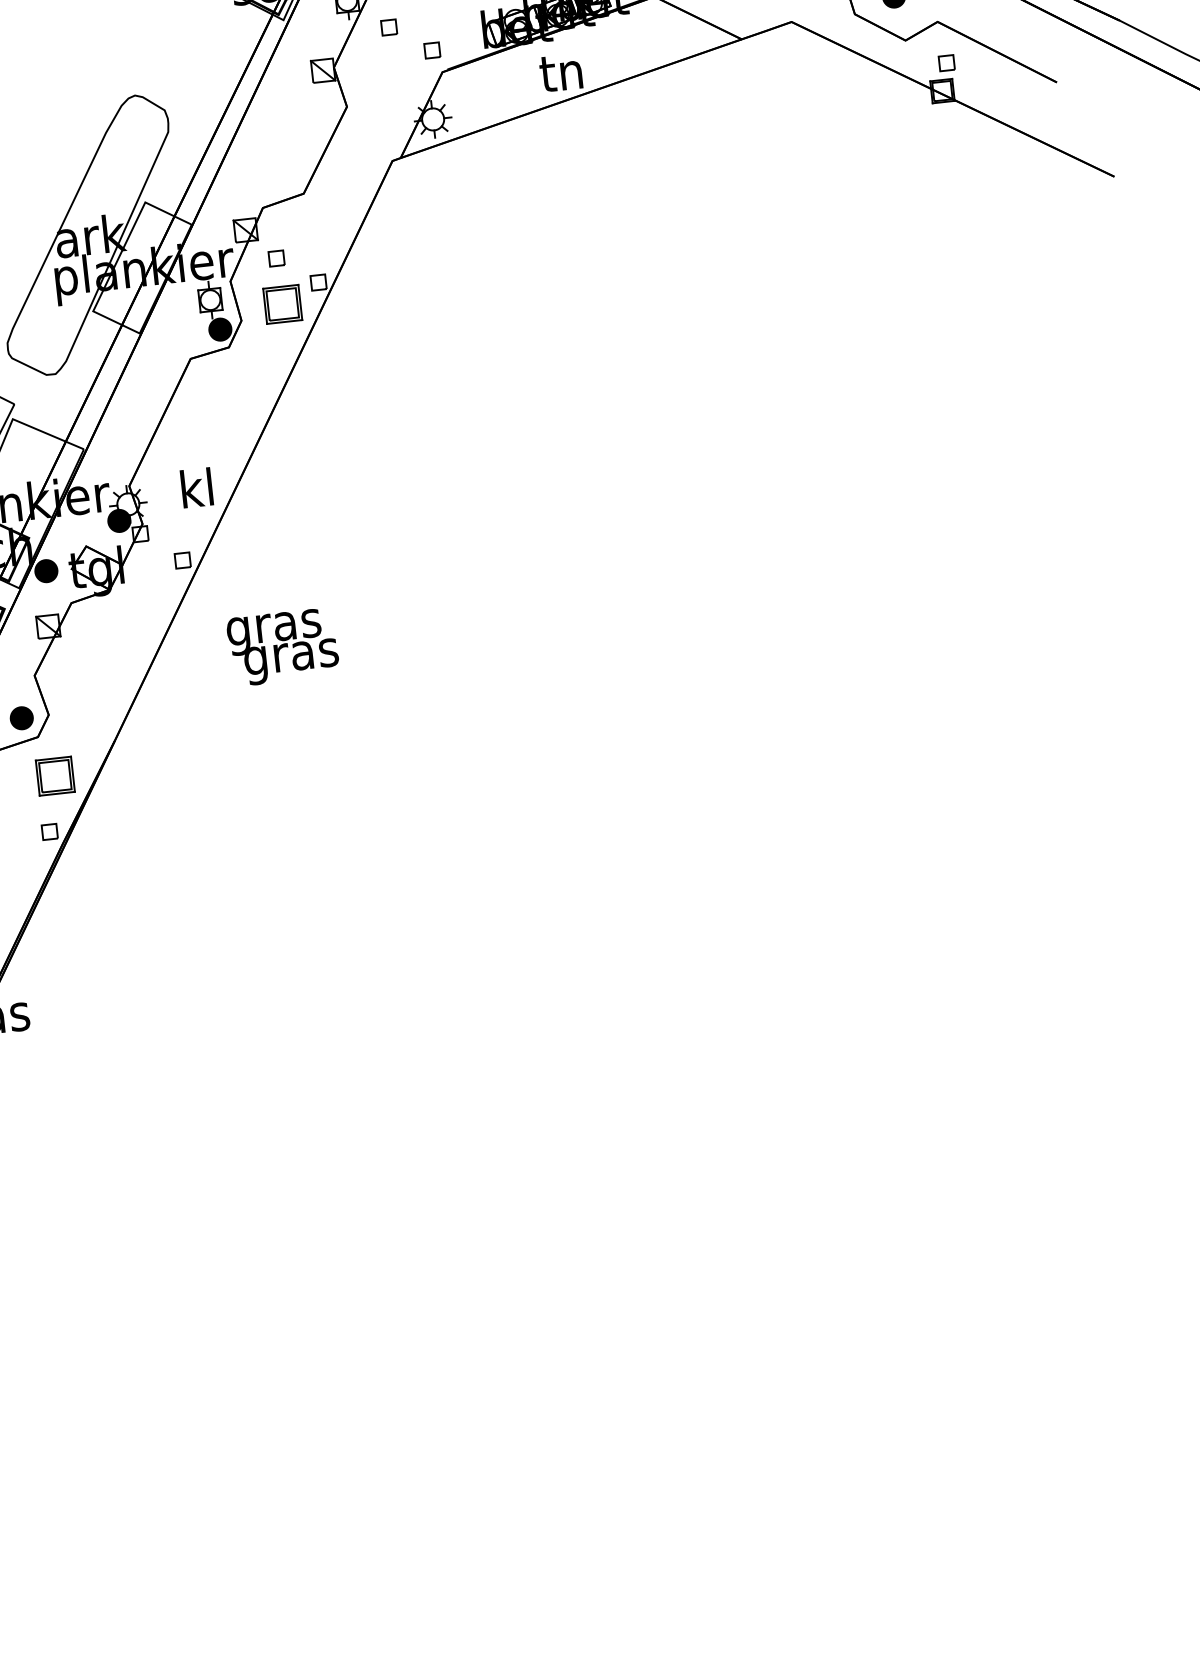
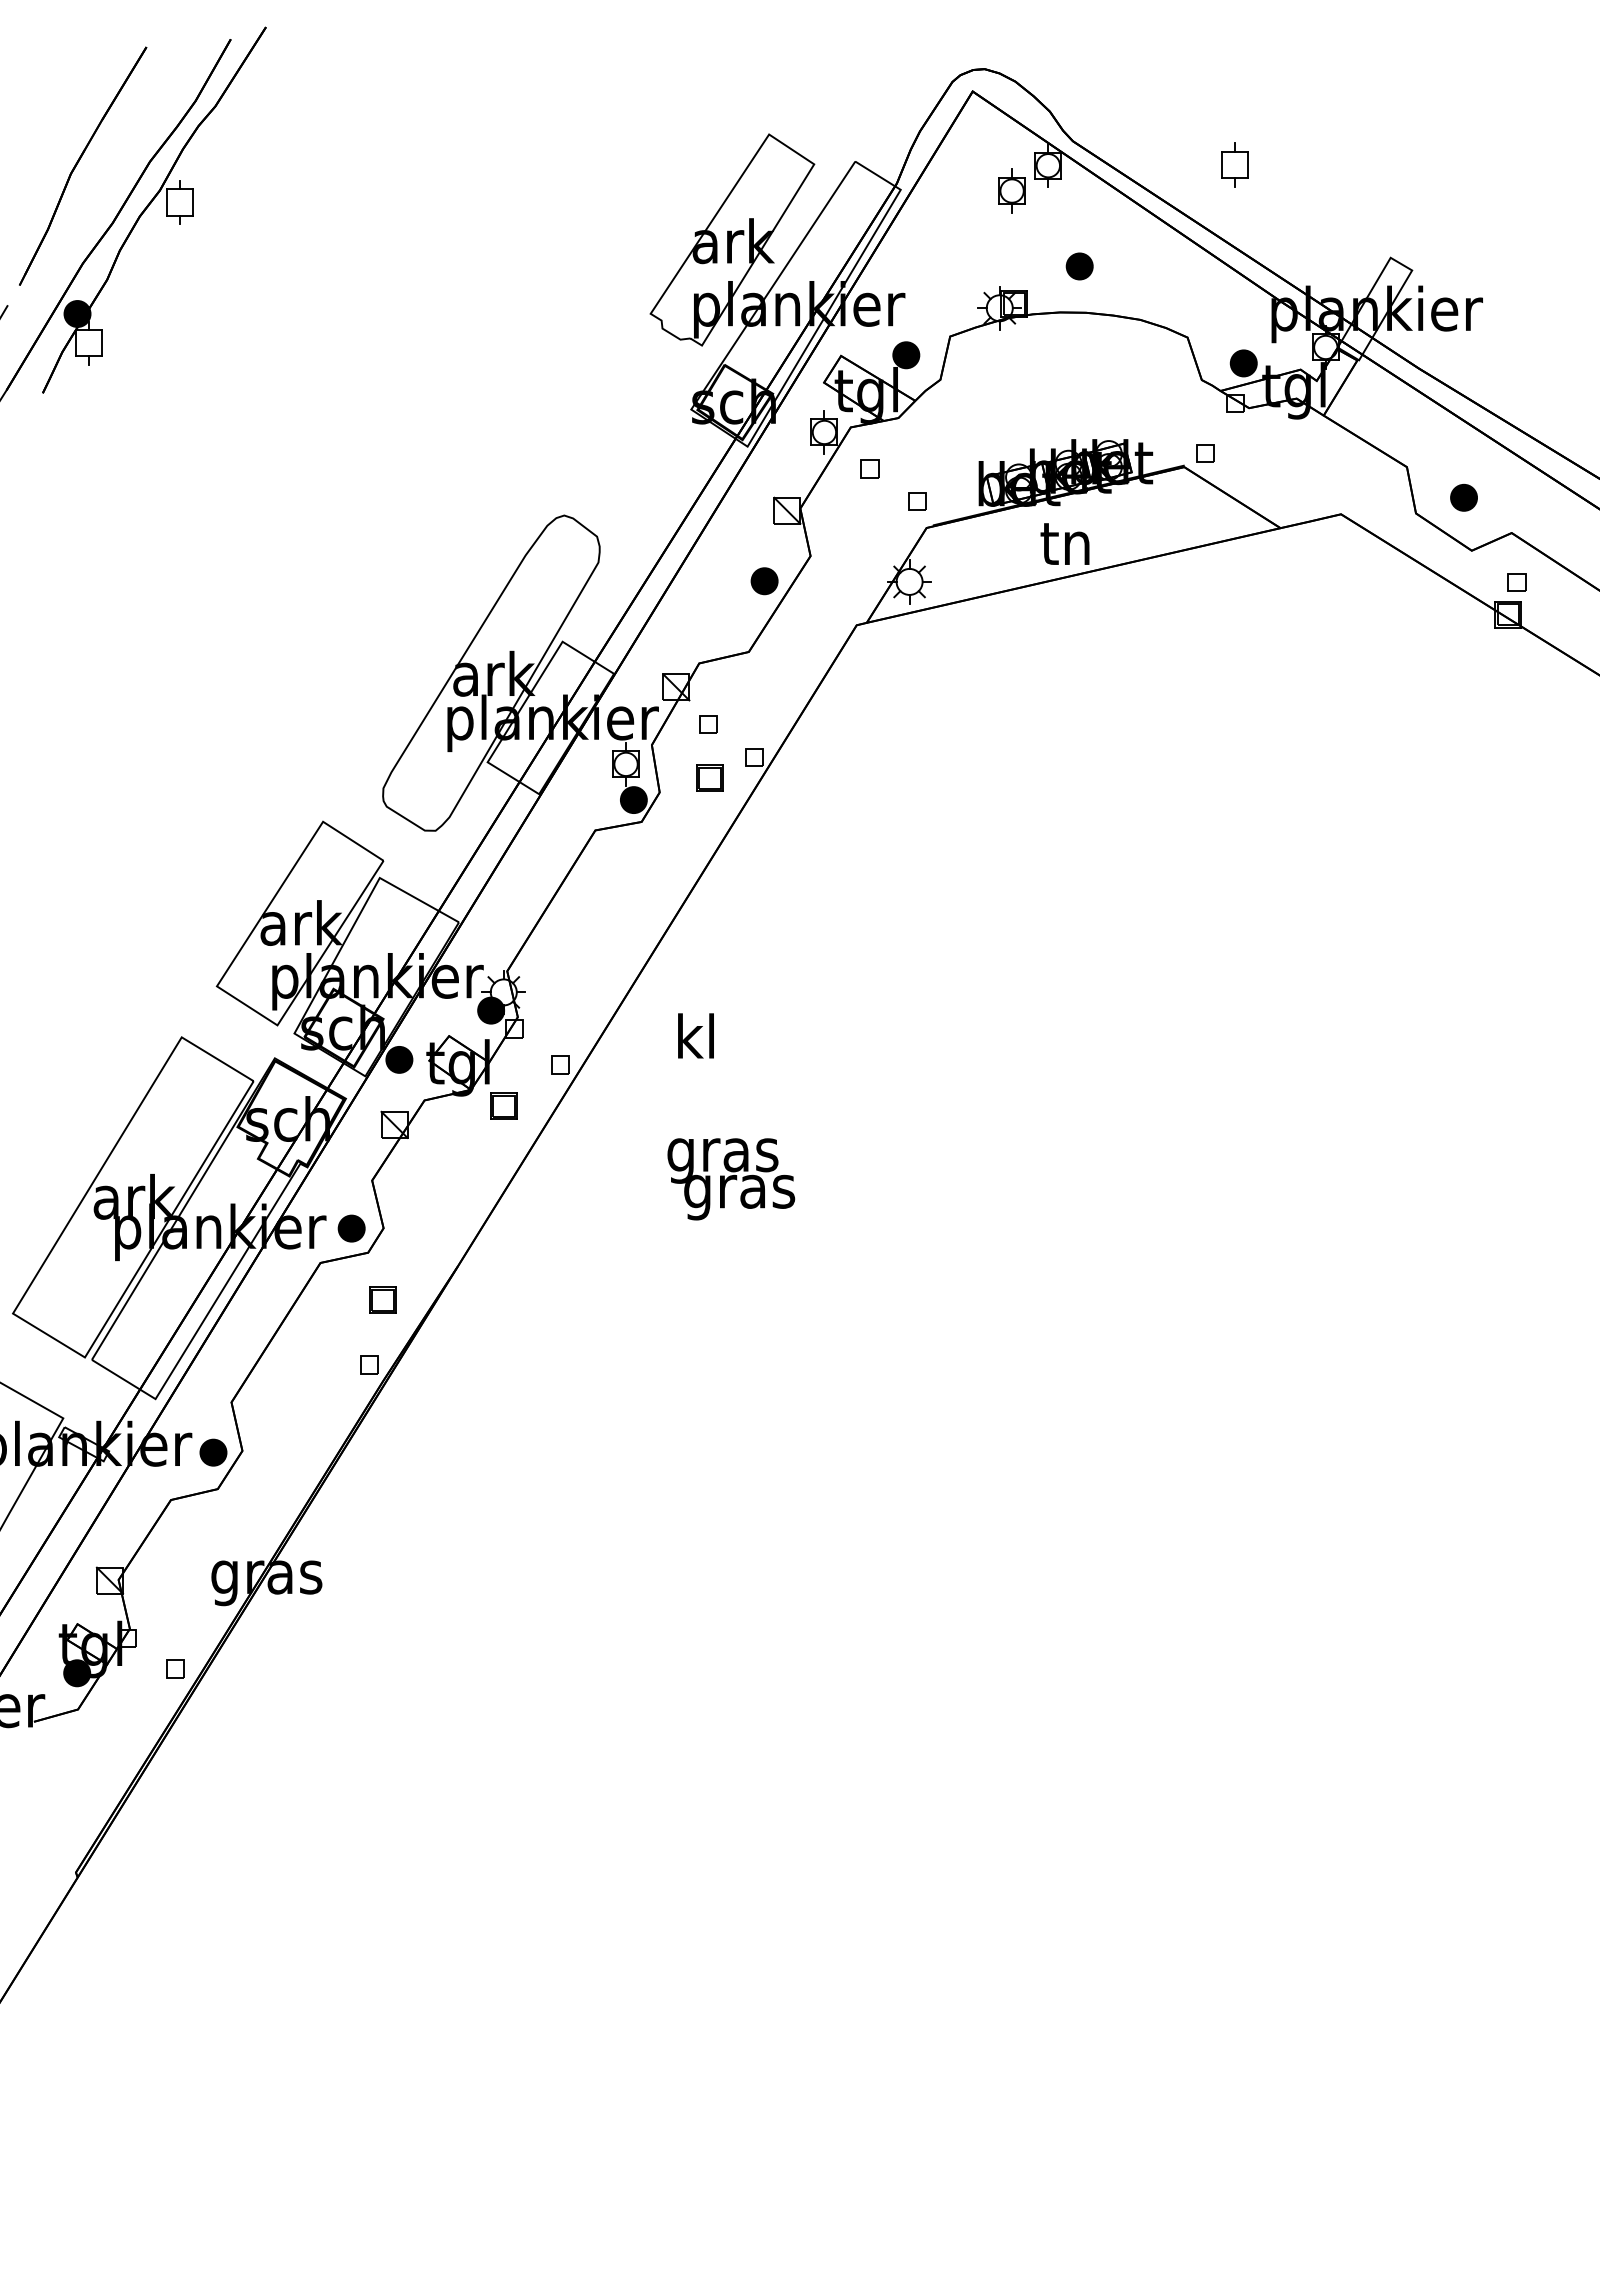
part: (310, 132) -> (764, 581), added
part: (282, 303) -> (709, 777), size x0.62
text: (196, 487) -> (695, 1035), moved
part: (138, 600) -> (503, 1105), added
text: (283, 647) -> (731, 1179), moved
part: (54, 775) -> (382, 1299), size x0.62

